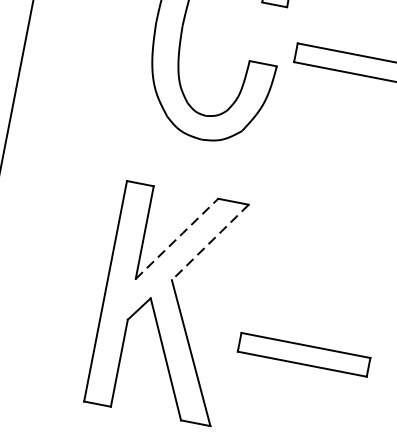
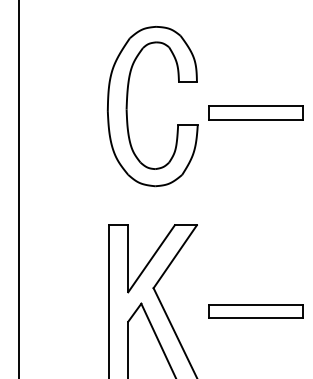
line: (176, 238) -> (151, 258), dashed -> solid
line: (210, 243) -> (175, 257), dashed -> solid
part: (303, 354) -> (255, 311), moved

